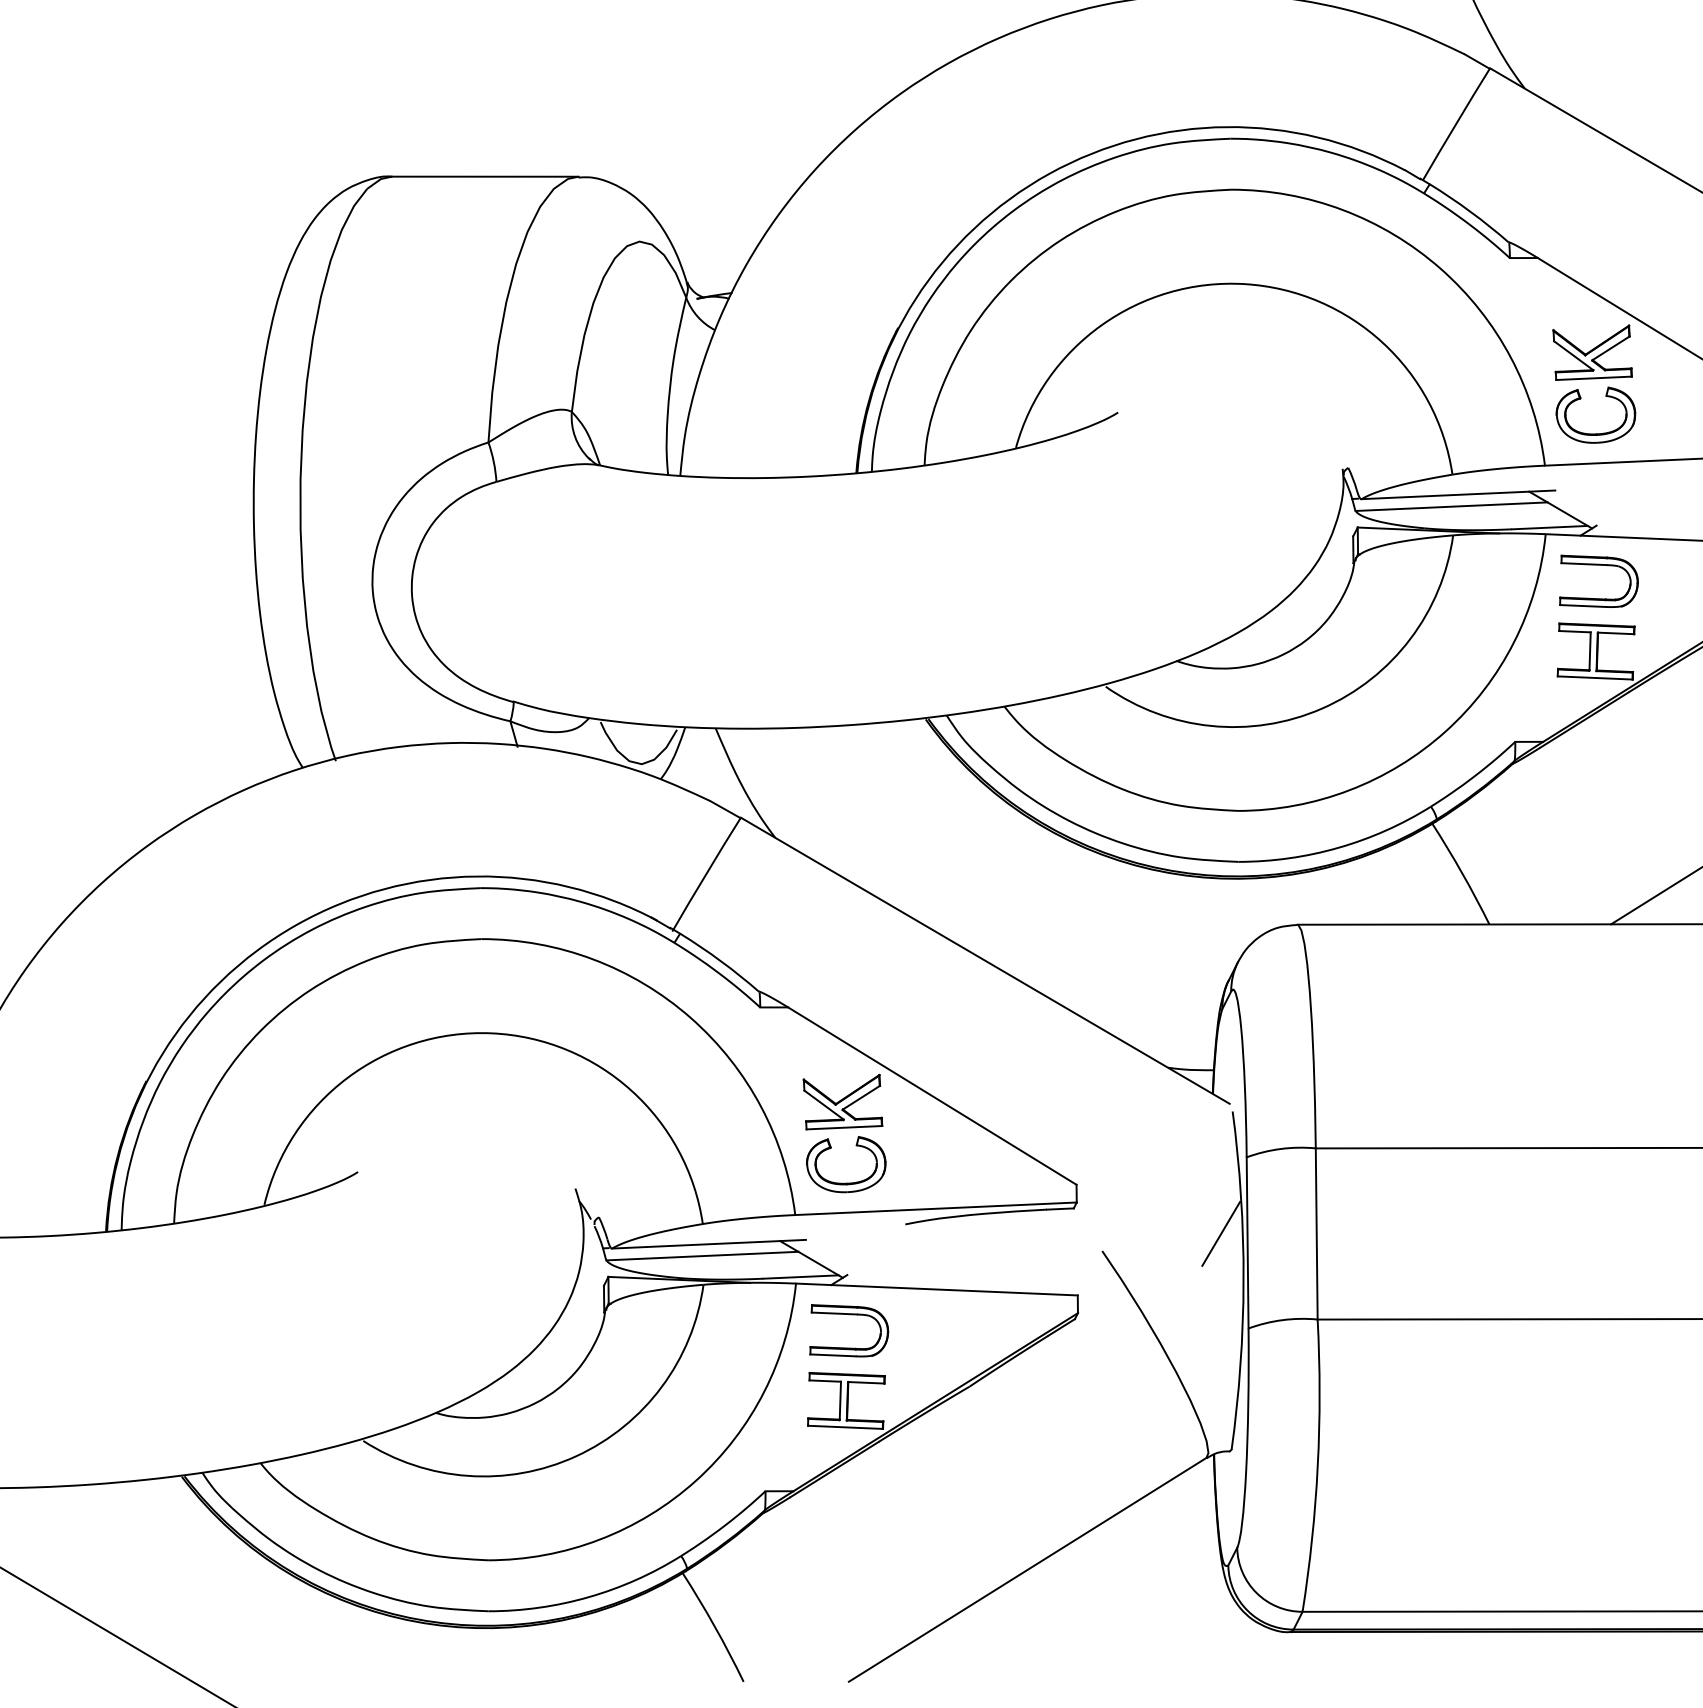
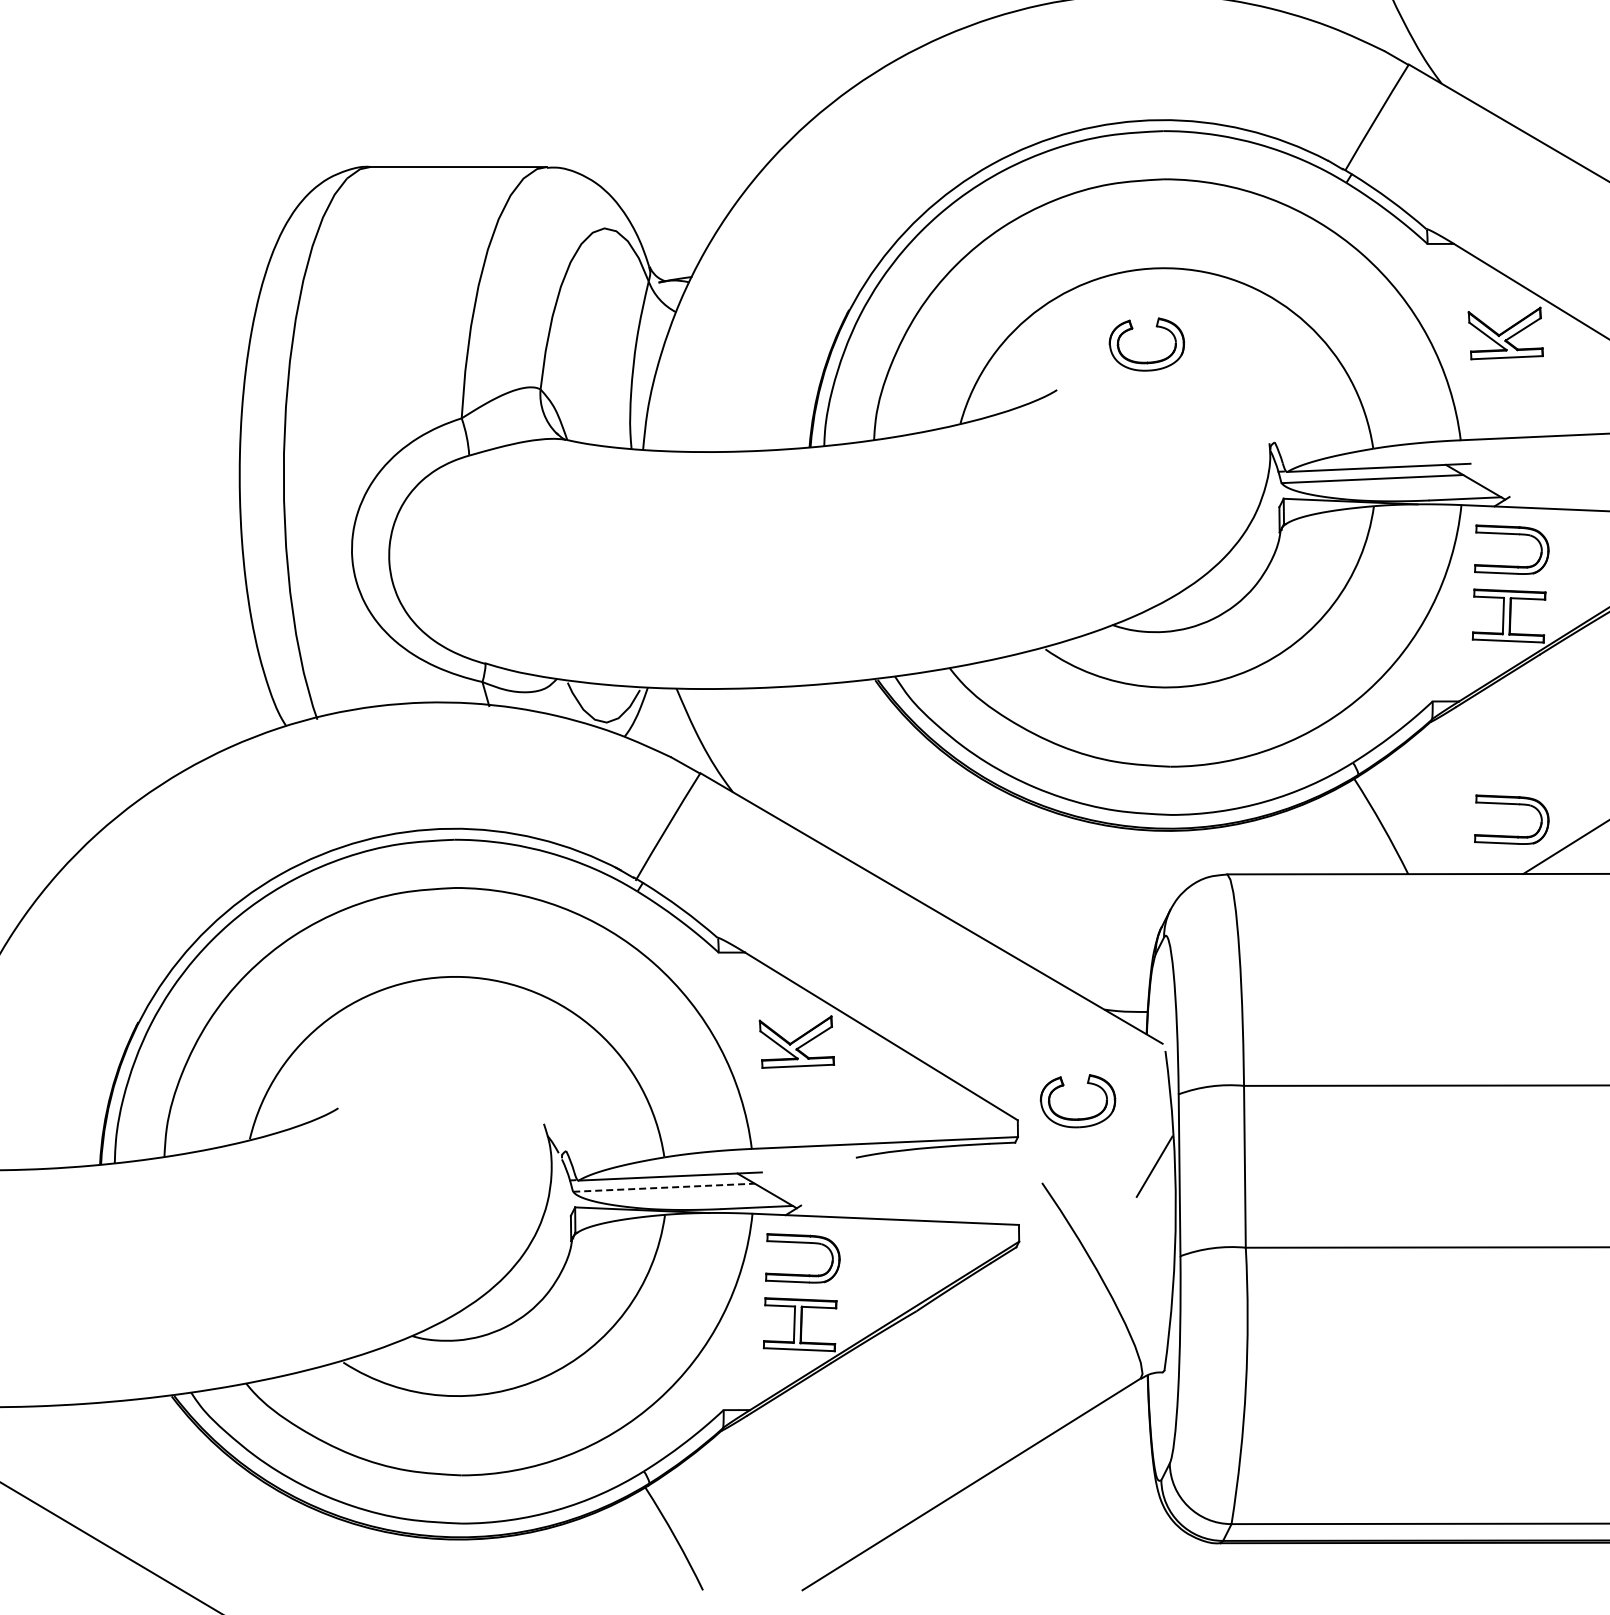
part: (1595, 433) -> (1146, 361), moved
part: (1603, 851) -> (1516, 805), added
part: (845, 1182) -> (1077, 1118), moved
line: (702, 1255) -> (664, 1187), solid -> dashed

